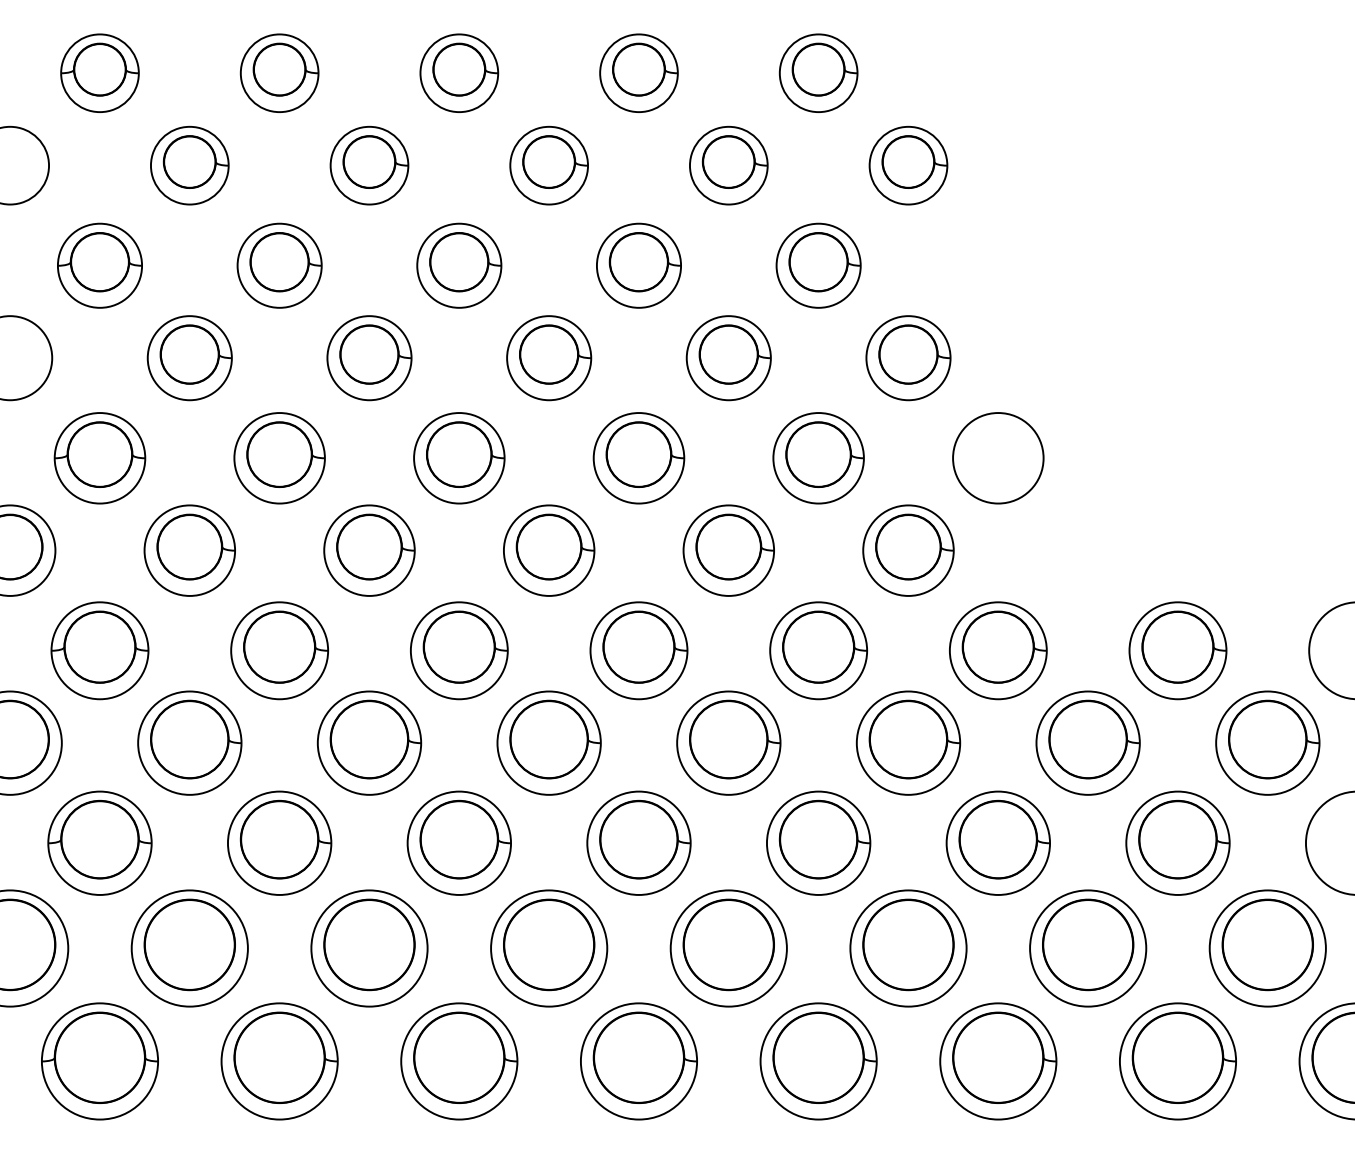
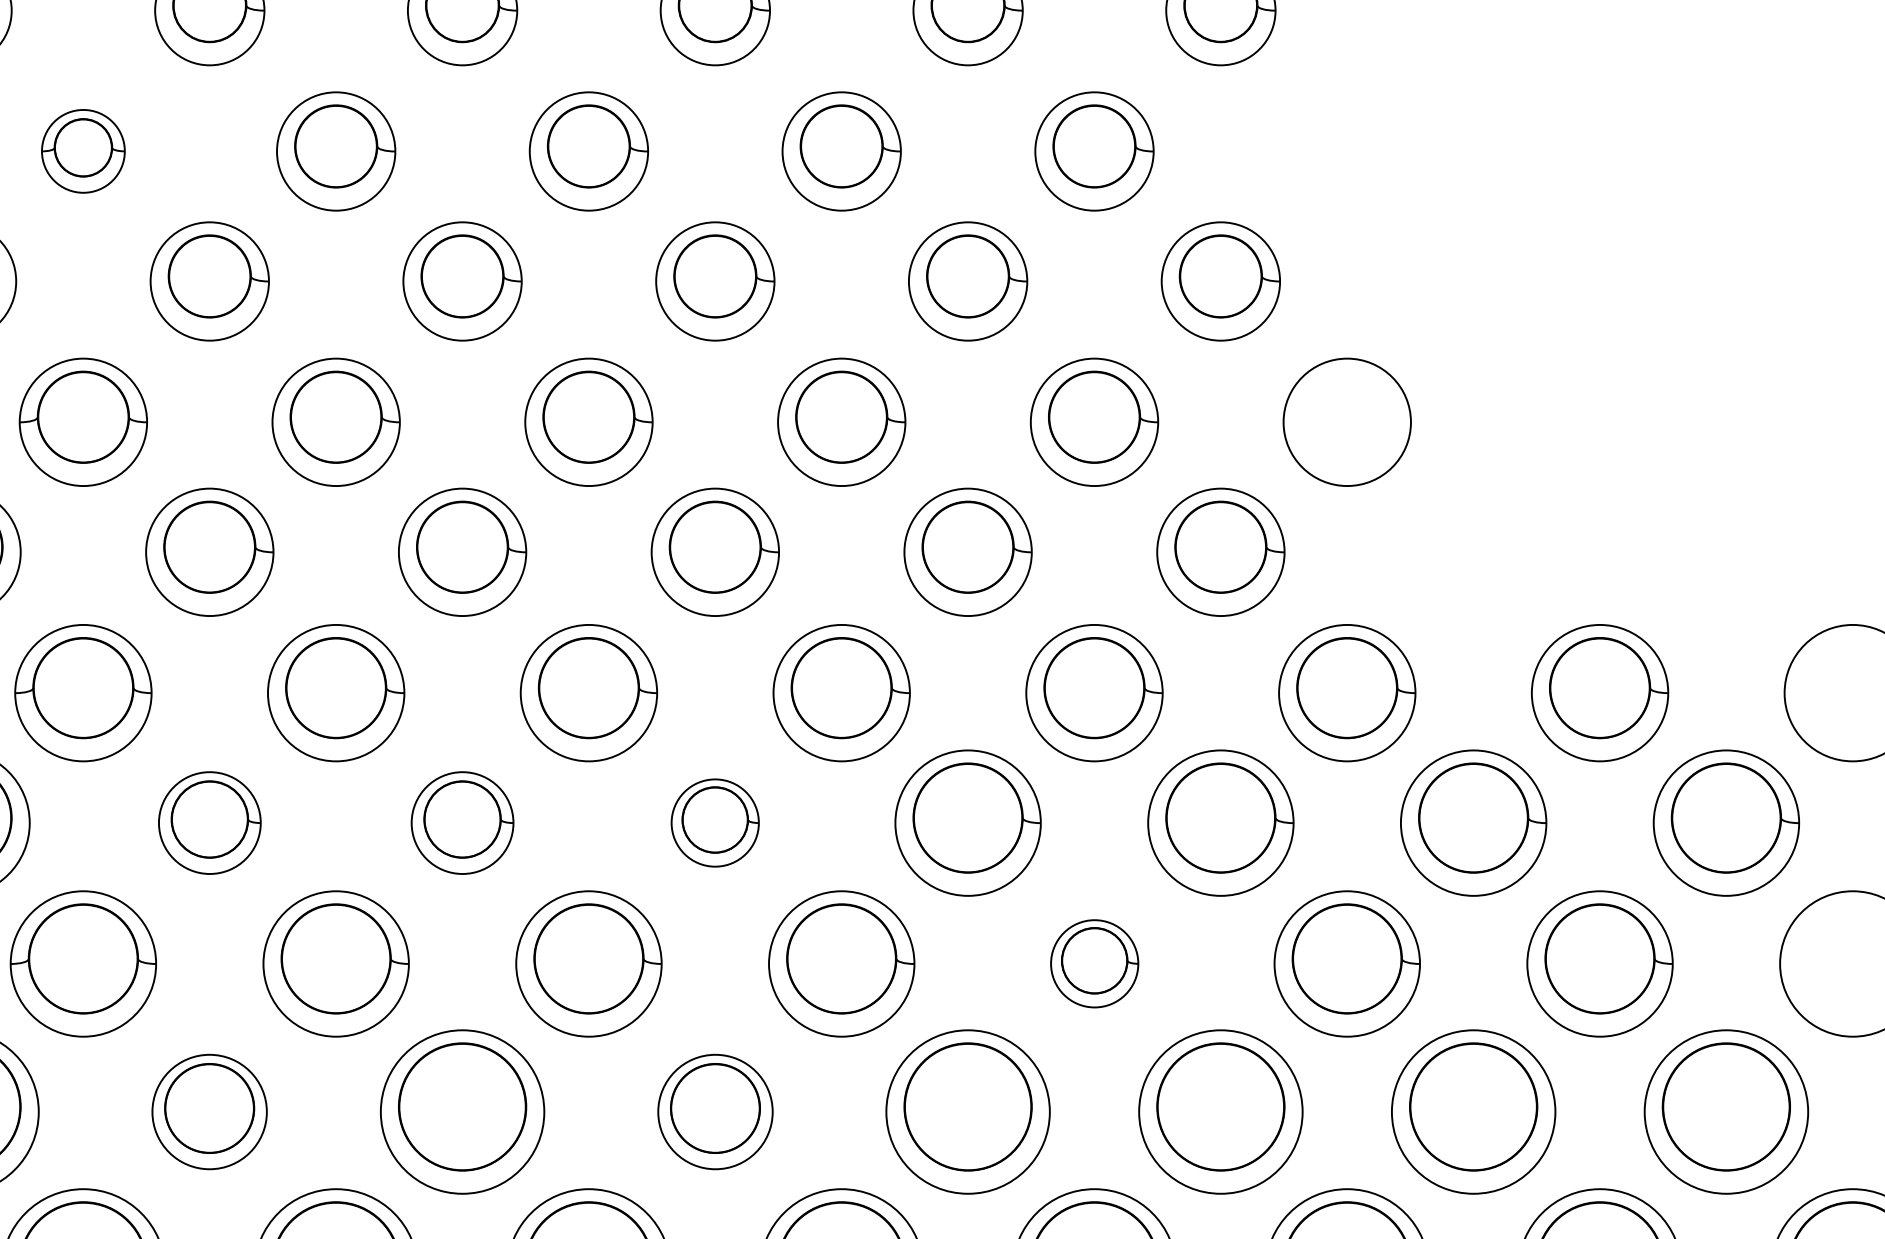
part: (99, 265) -> (82, 151), size x0.7
part: (189, 742) -> (209, 822), size x0.7
part: (369, 742) -> (462, 822), size x0.7
part: (548, 742) -> (714, 822), size x0.6
part: (818, 842) -> (1094, 962), size x0.6
part: (189, 948) -> (209, 1112), size x0.7
part: (549, 948) -> (715, 1112), size x0.7

